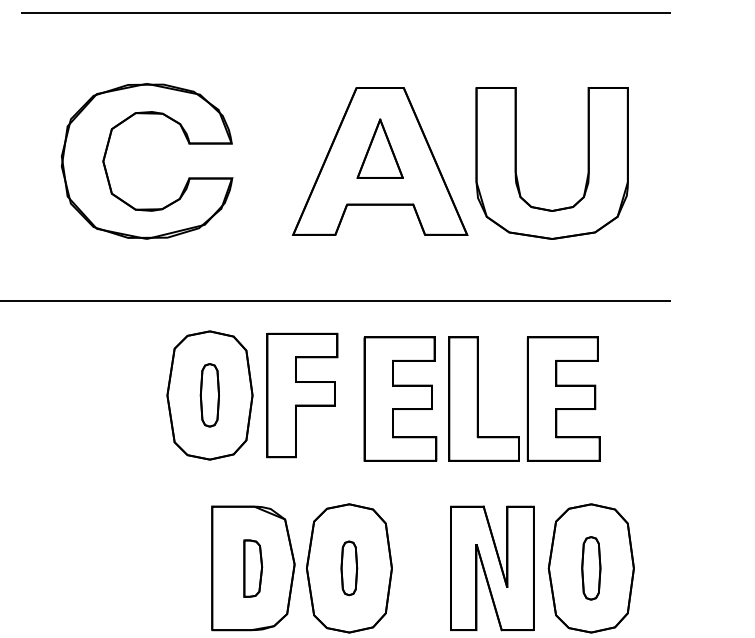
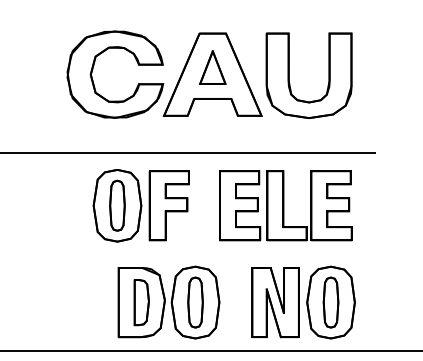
part: (108, 152) -> (93, 69), moved
part: (209, 395) -> (117, 205), size x1.43
part: (481, 398) -> (285, 205), moved
part: (252, 568) -> (141, 302), size x1.43
part: (349, 568) -> (195, 302), size x1.67
part: (590, 568) -> (330, 302), size x1.43

